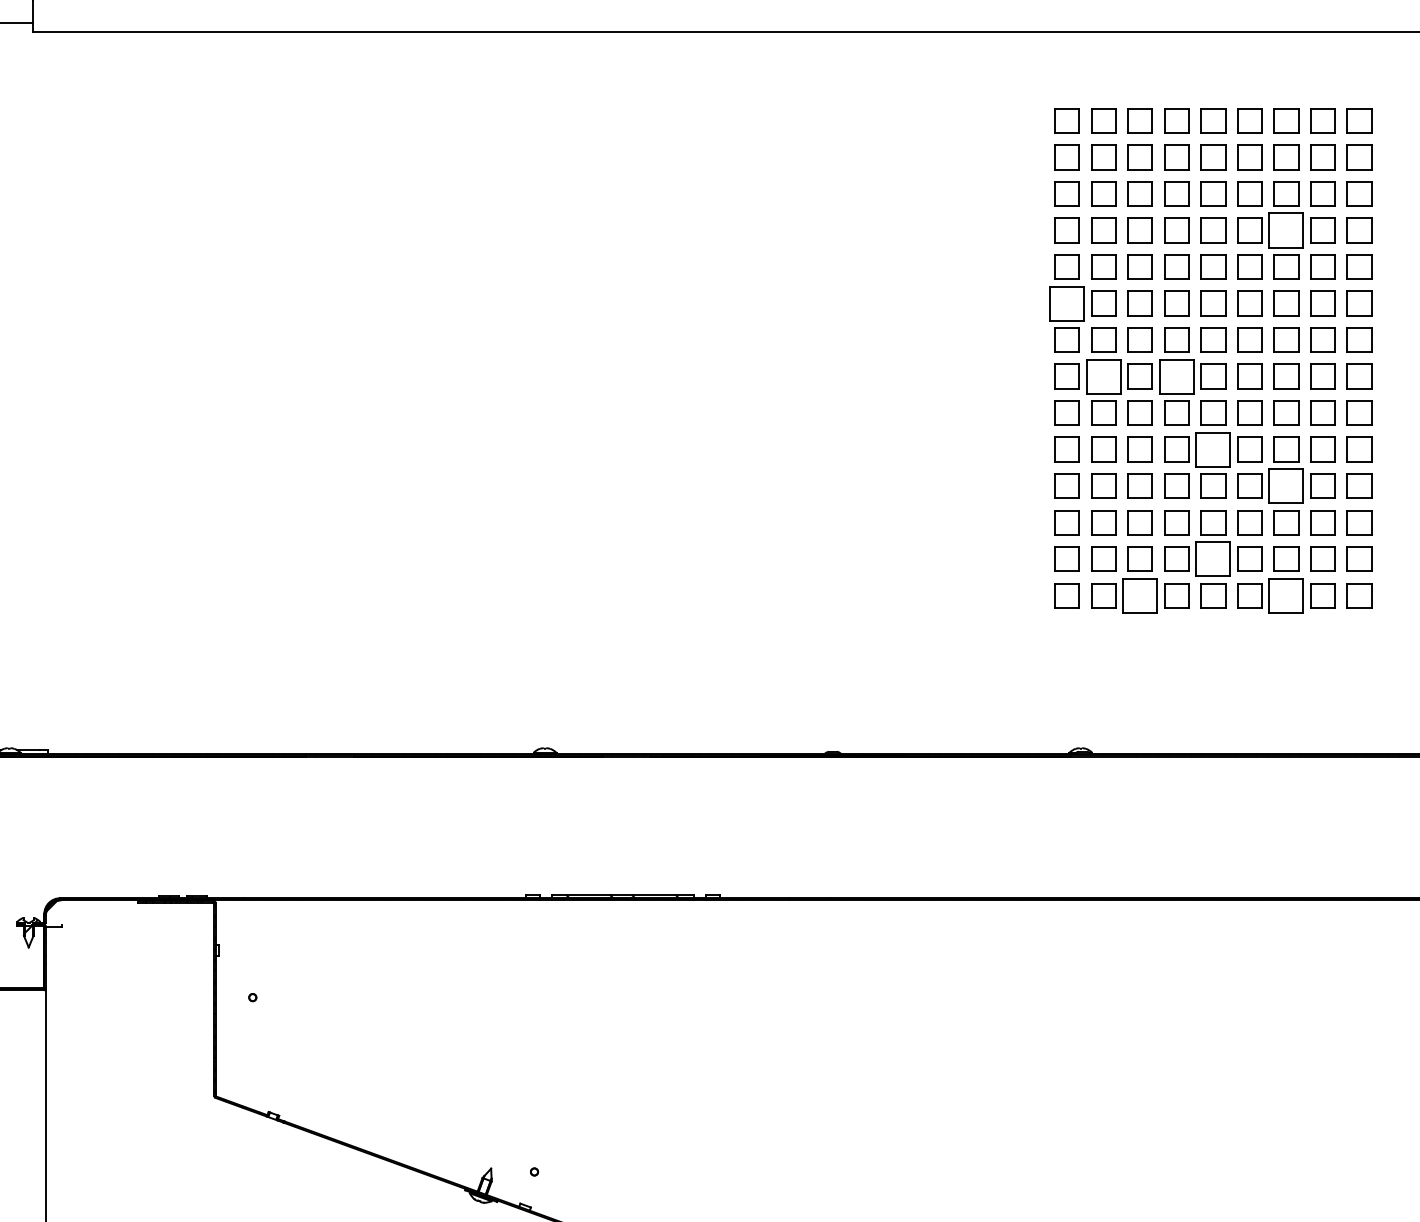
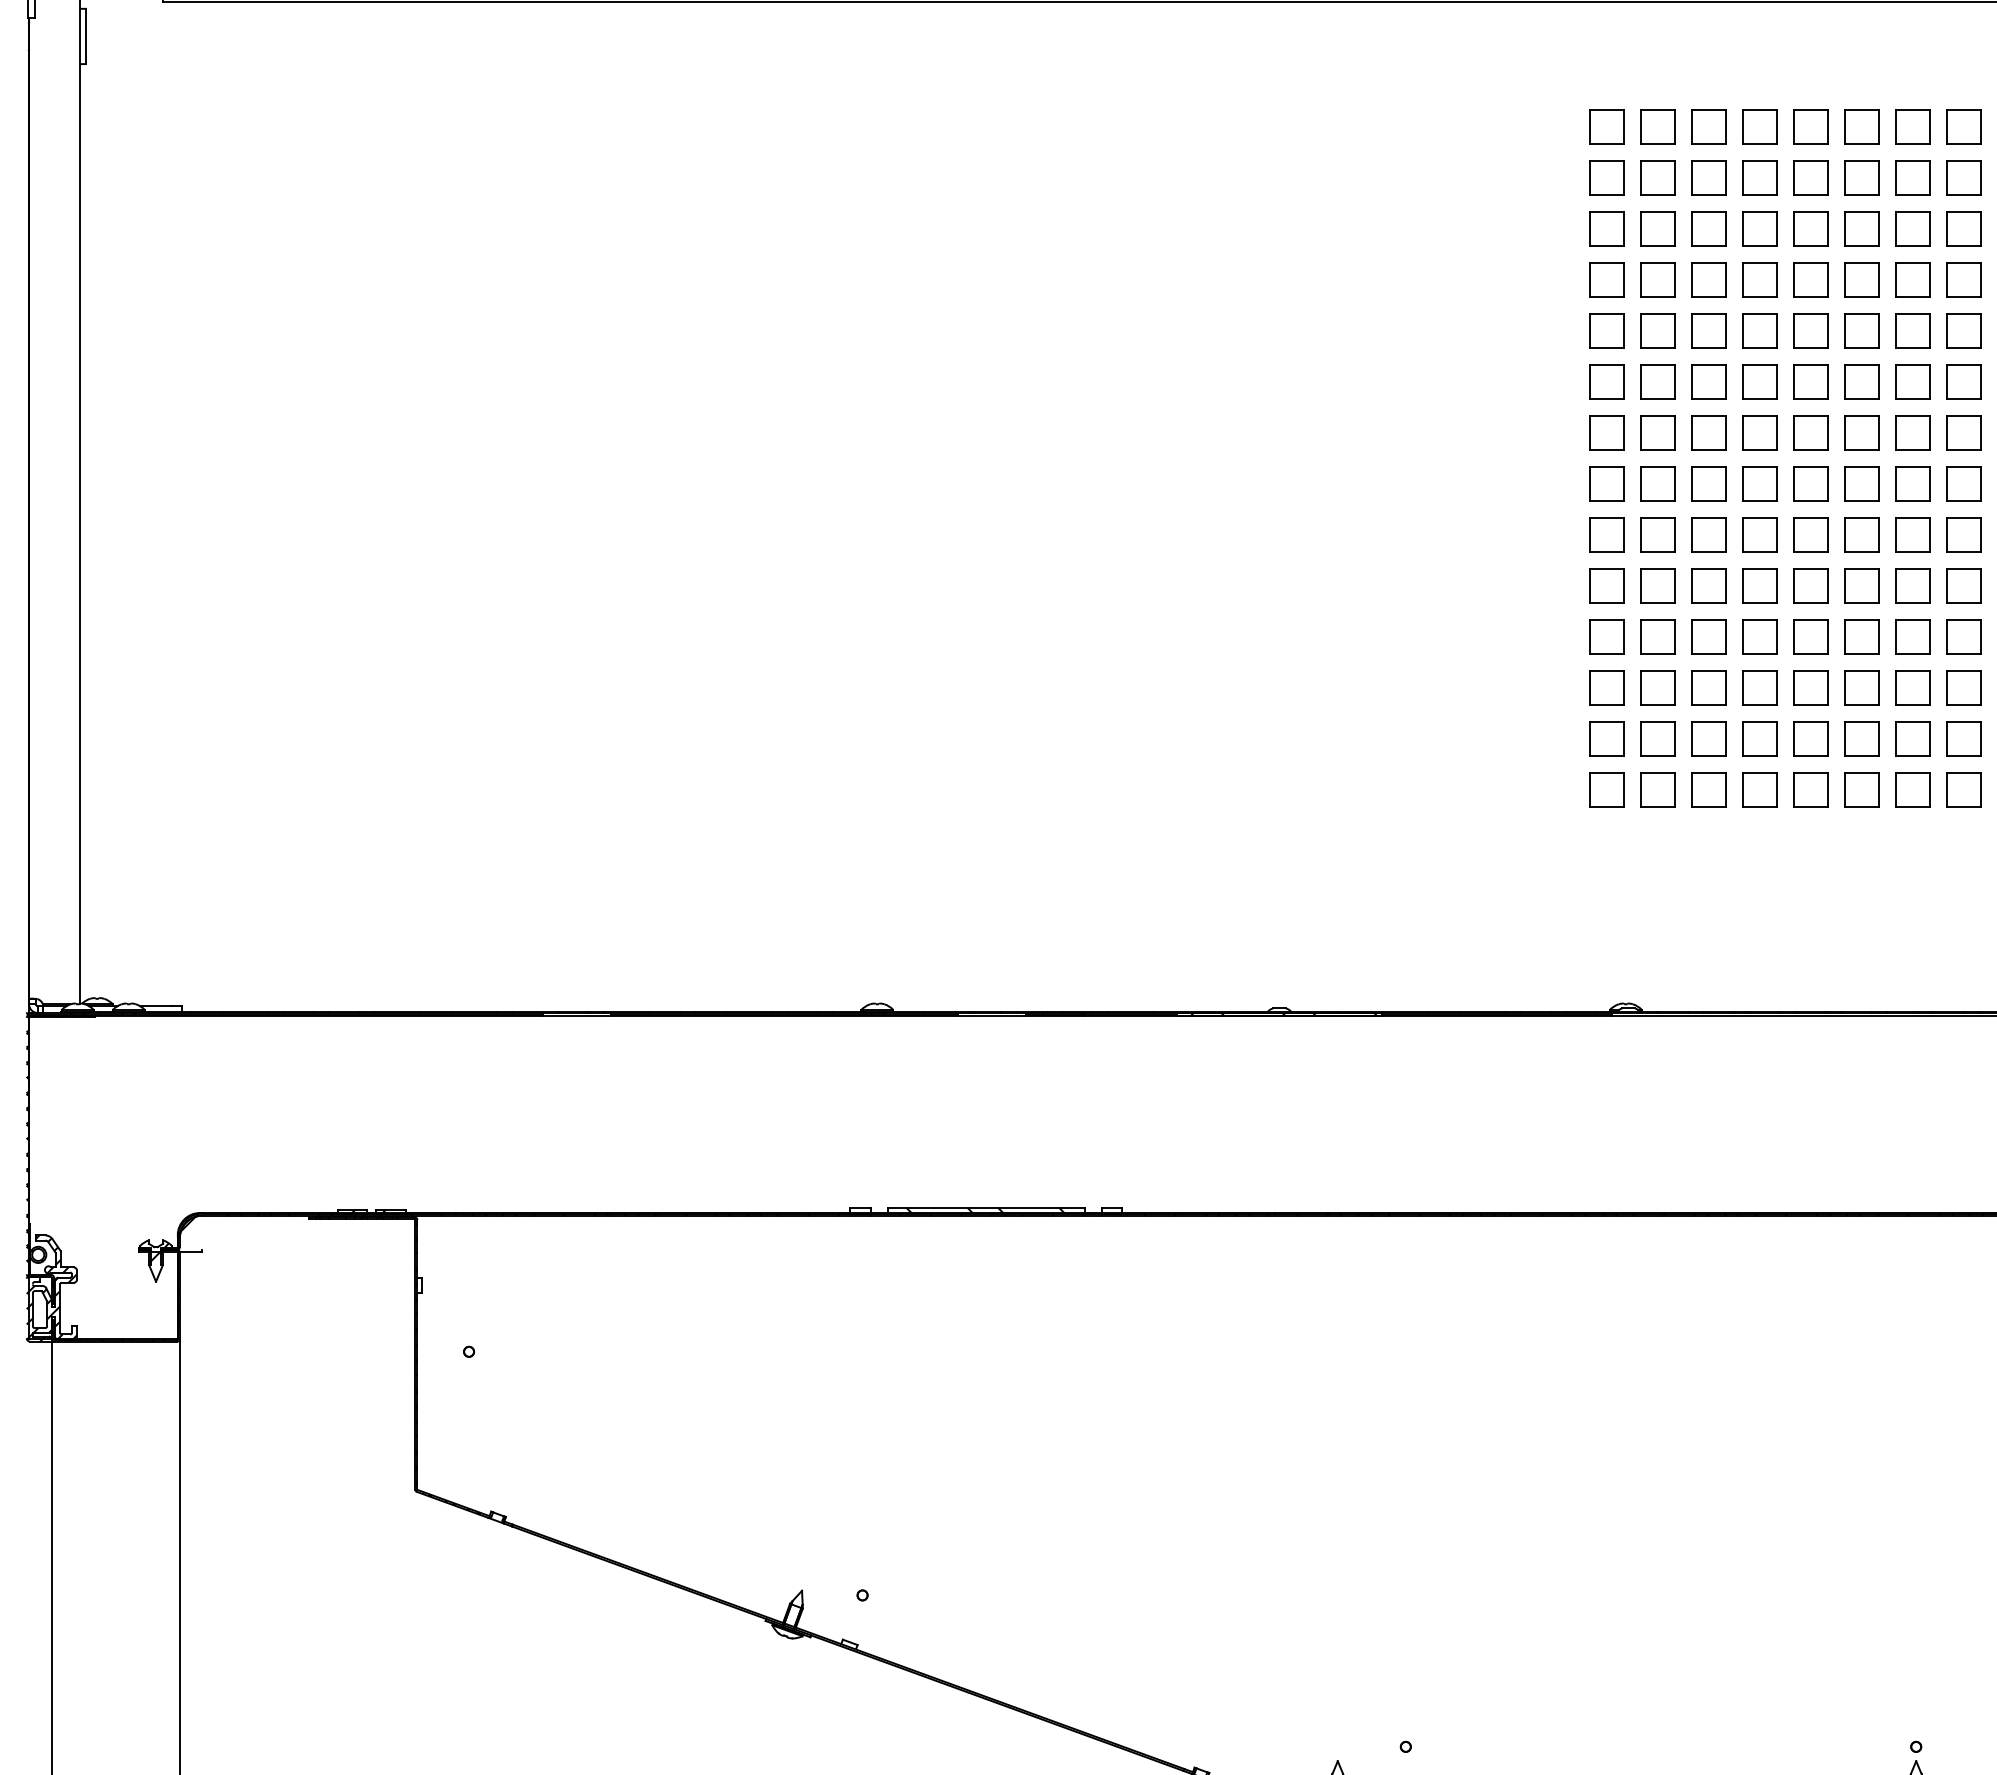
part: (1286, 230) -> (1912, 279), size x0.71
part: (1066, 303) -> (1606, 381), size x0.71
part: (1103, 376) -> (1657, 483), size x0.71
part: (1176, 376) -> (1759, 483), size x0.71
part: (1213, 449) -> (1810, 585), size x0.71
part: (1286, 485) -> (1912, 636), size x0.71
part: (1213, 558) -> (1810, 738), size x0.71
part: (1139, 595) -> (1708, 789), size x0.71
part: (1286, 595) -> (1912, 789), size x0.71

